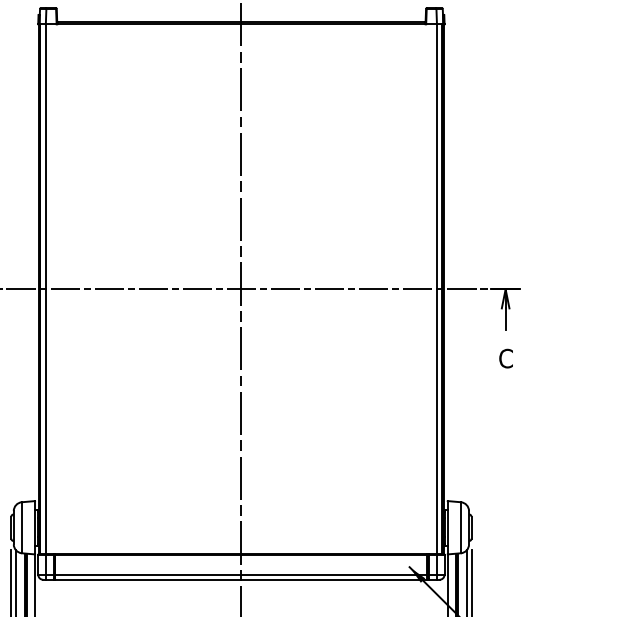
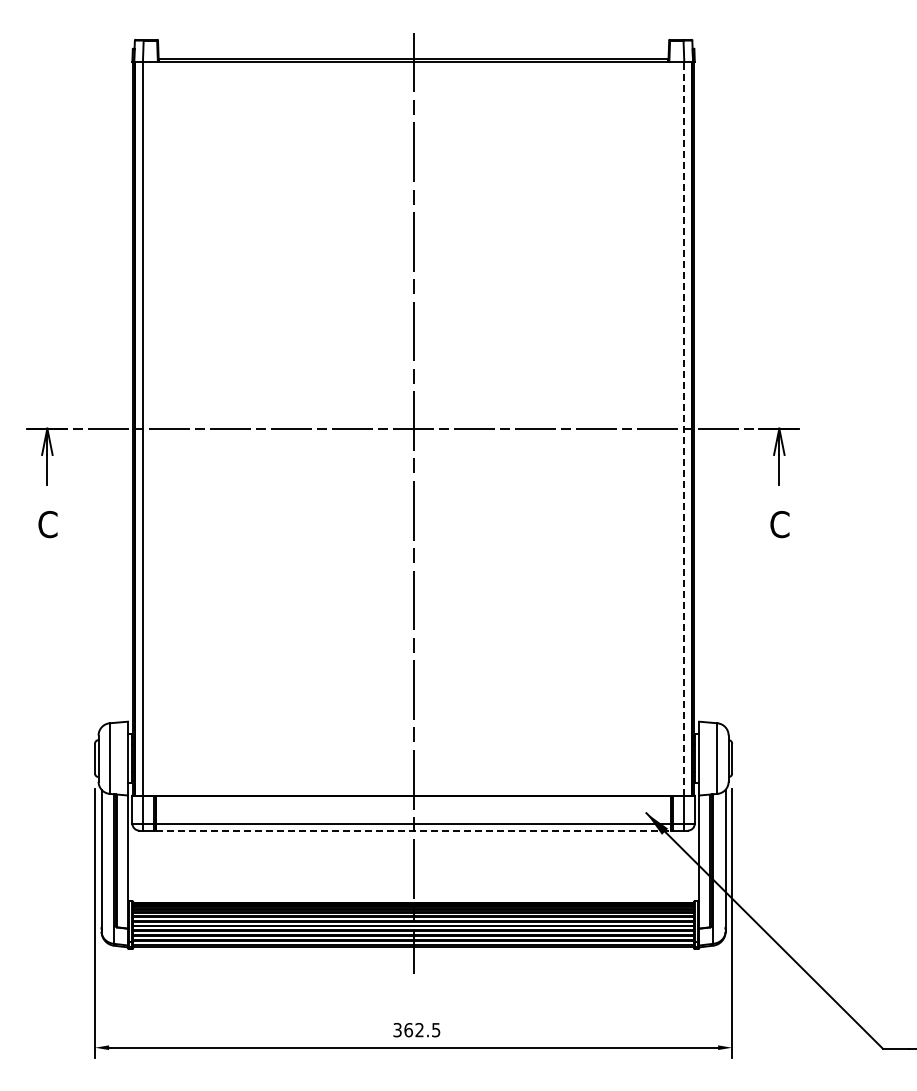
line: (436, 289) -> (683, 428), solid -> dashed
line: (242, 579) -> (414, 830), solid -> dashed

